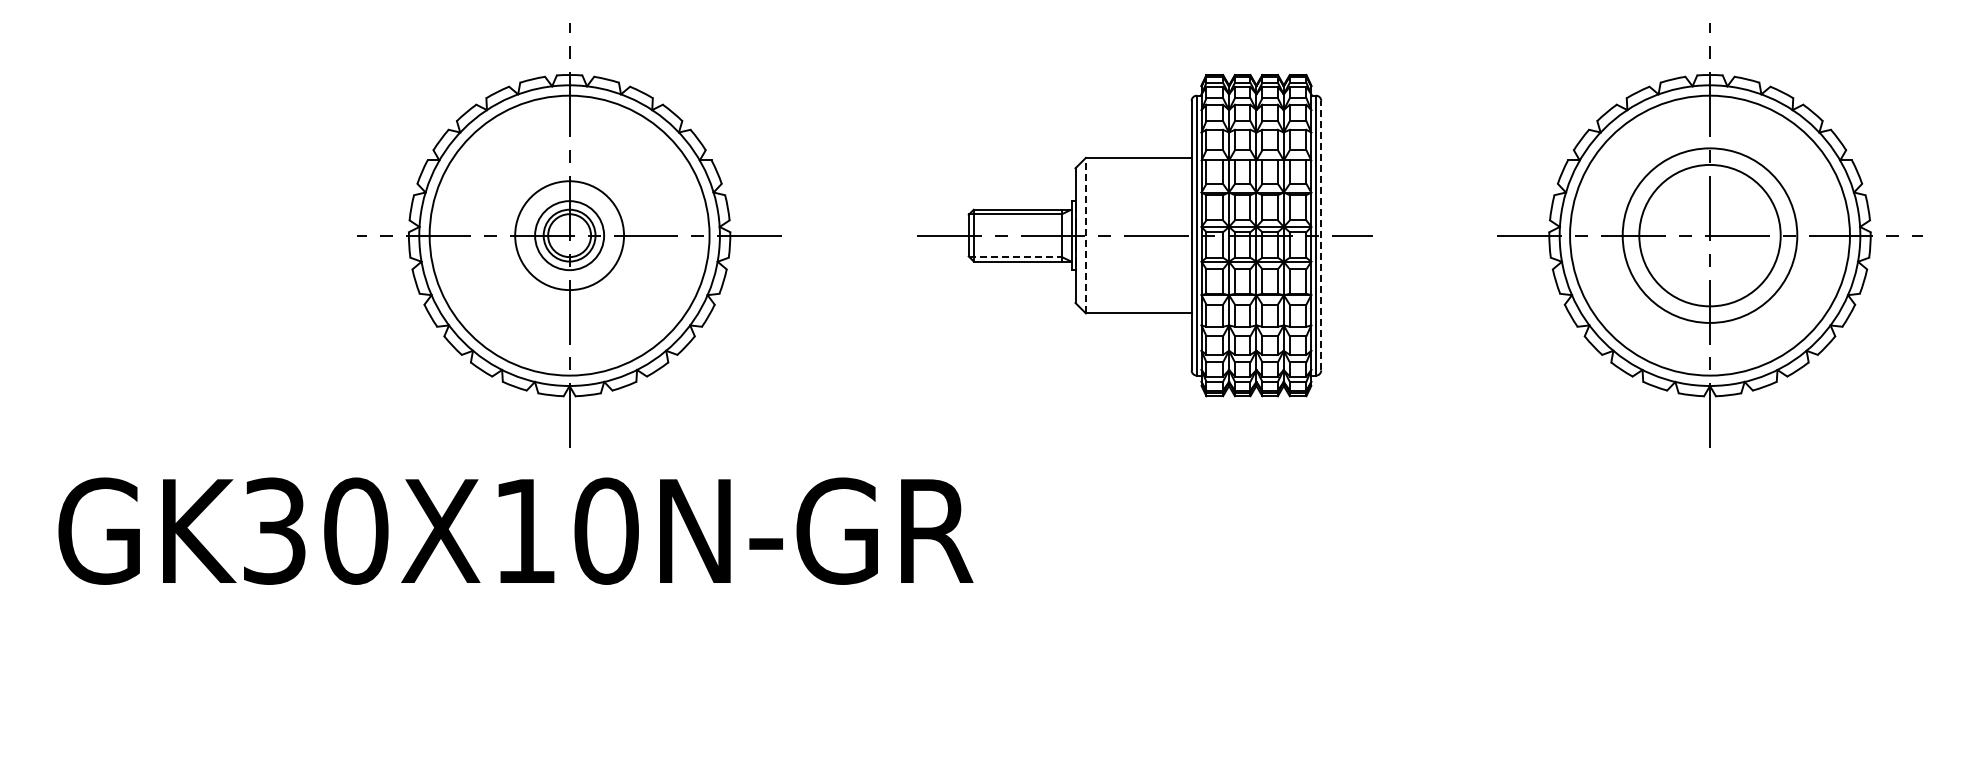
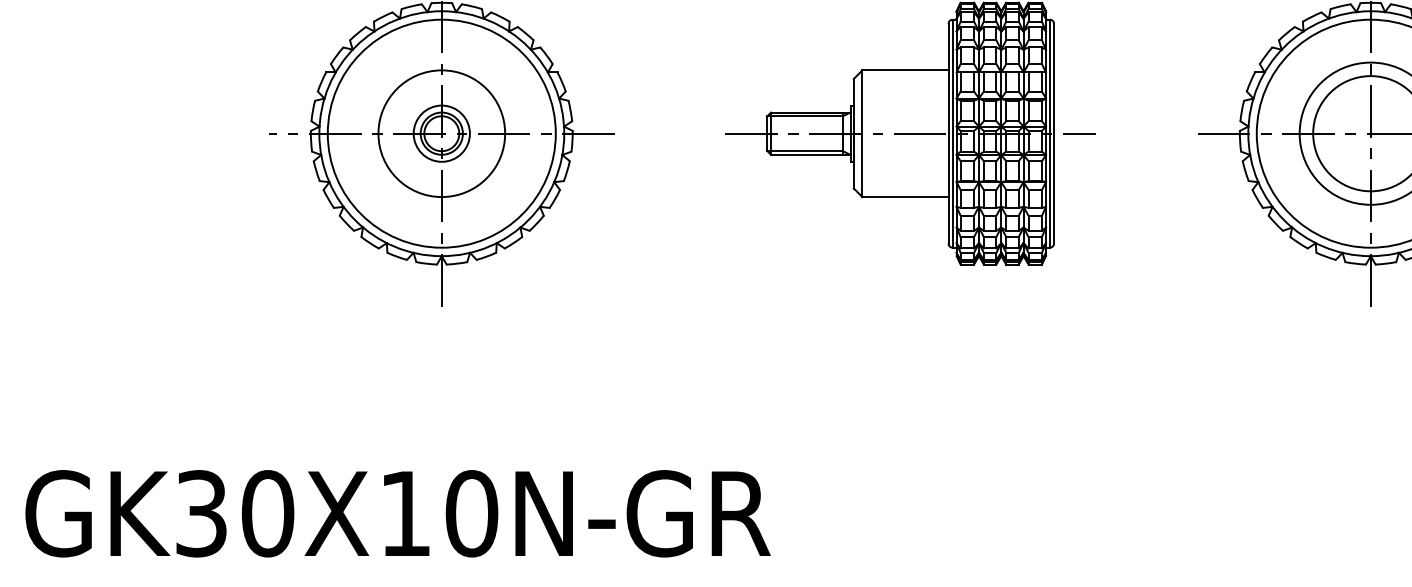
circle: (569, 235) -> (441, 133), size x1.43
line: (1085, 235) -> (862, 133), dashed -> solid
line: (1321, 235) -> (1054, 133), dashed -> solid
line: (1016, 257) -> (805, 151), dashed -> solid
text: (515, 530) -> (397, 513), moved

